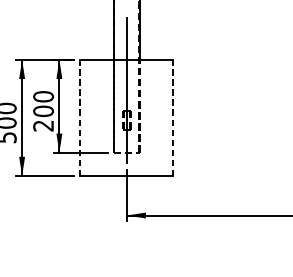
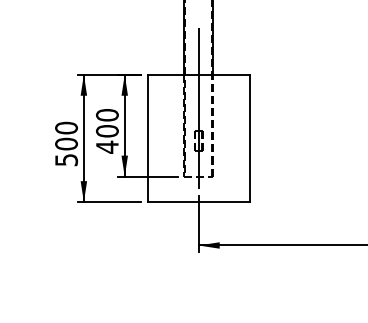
line: (80, 117) -> (147, 138), dashed -> solid
line: (173, 117) -> (249, 138), dashed -> solid
text: (42, 125) -> (106, 146), 200 -> 400

